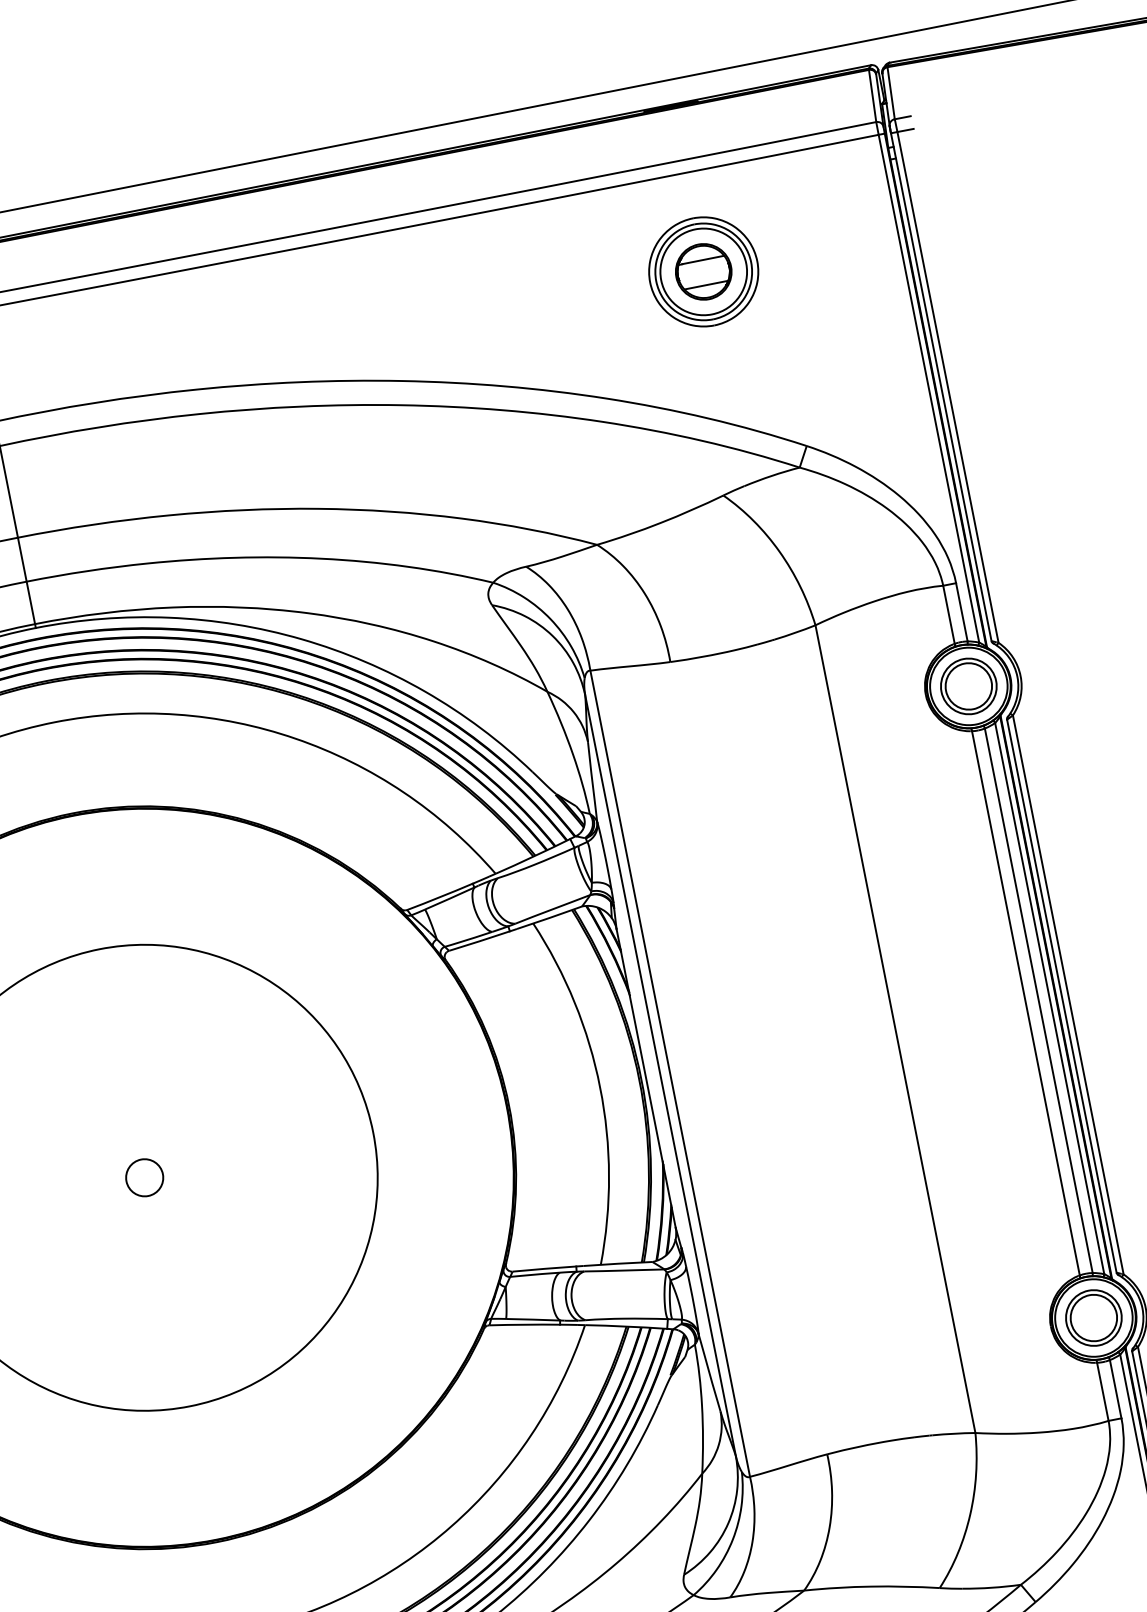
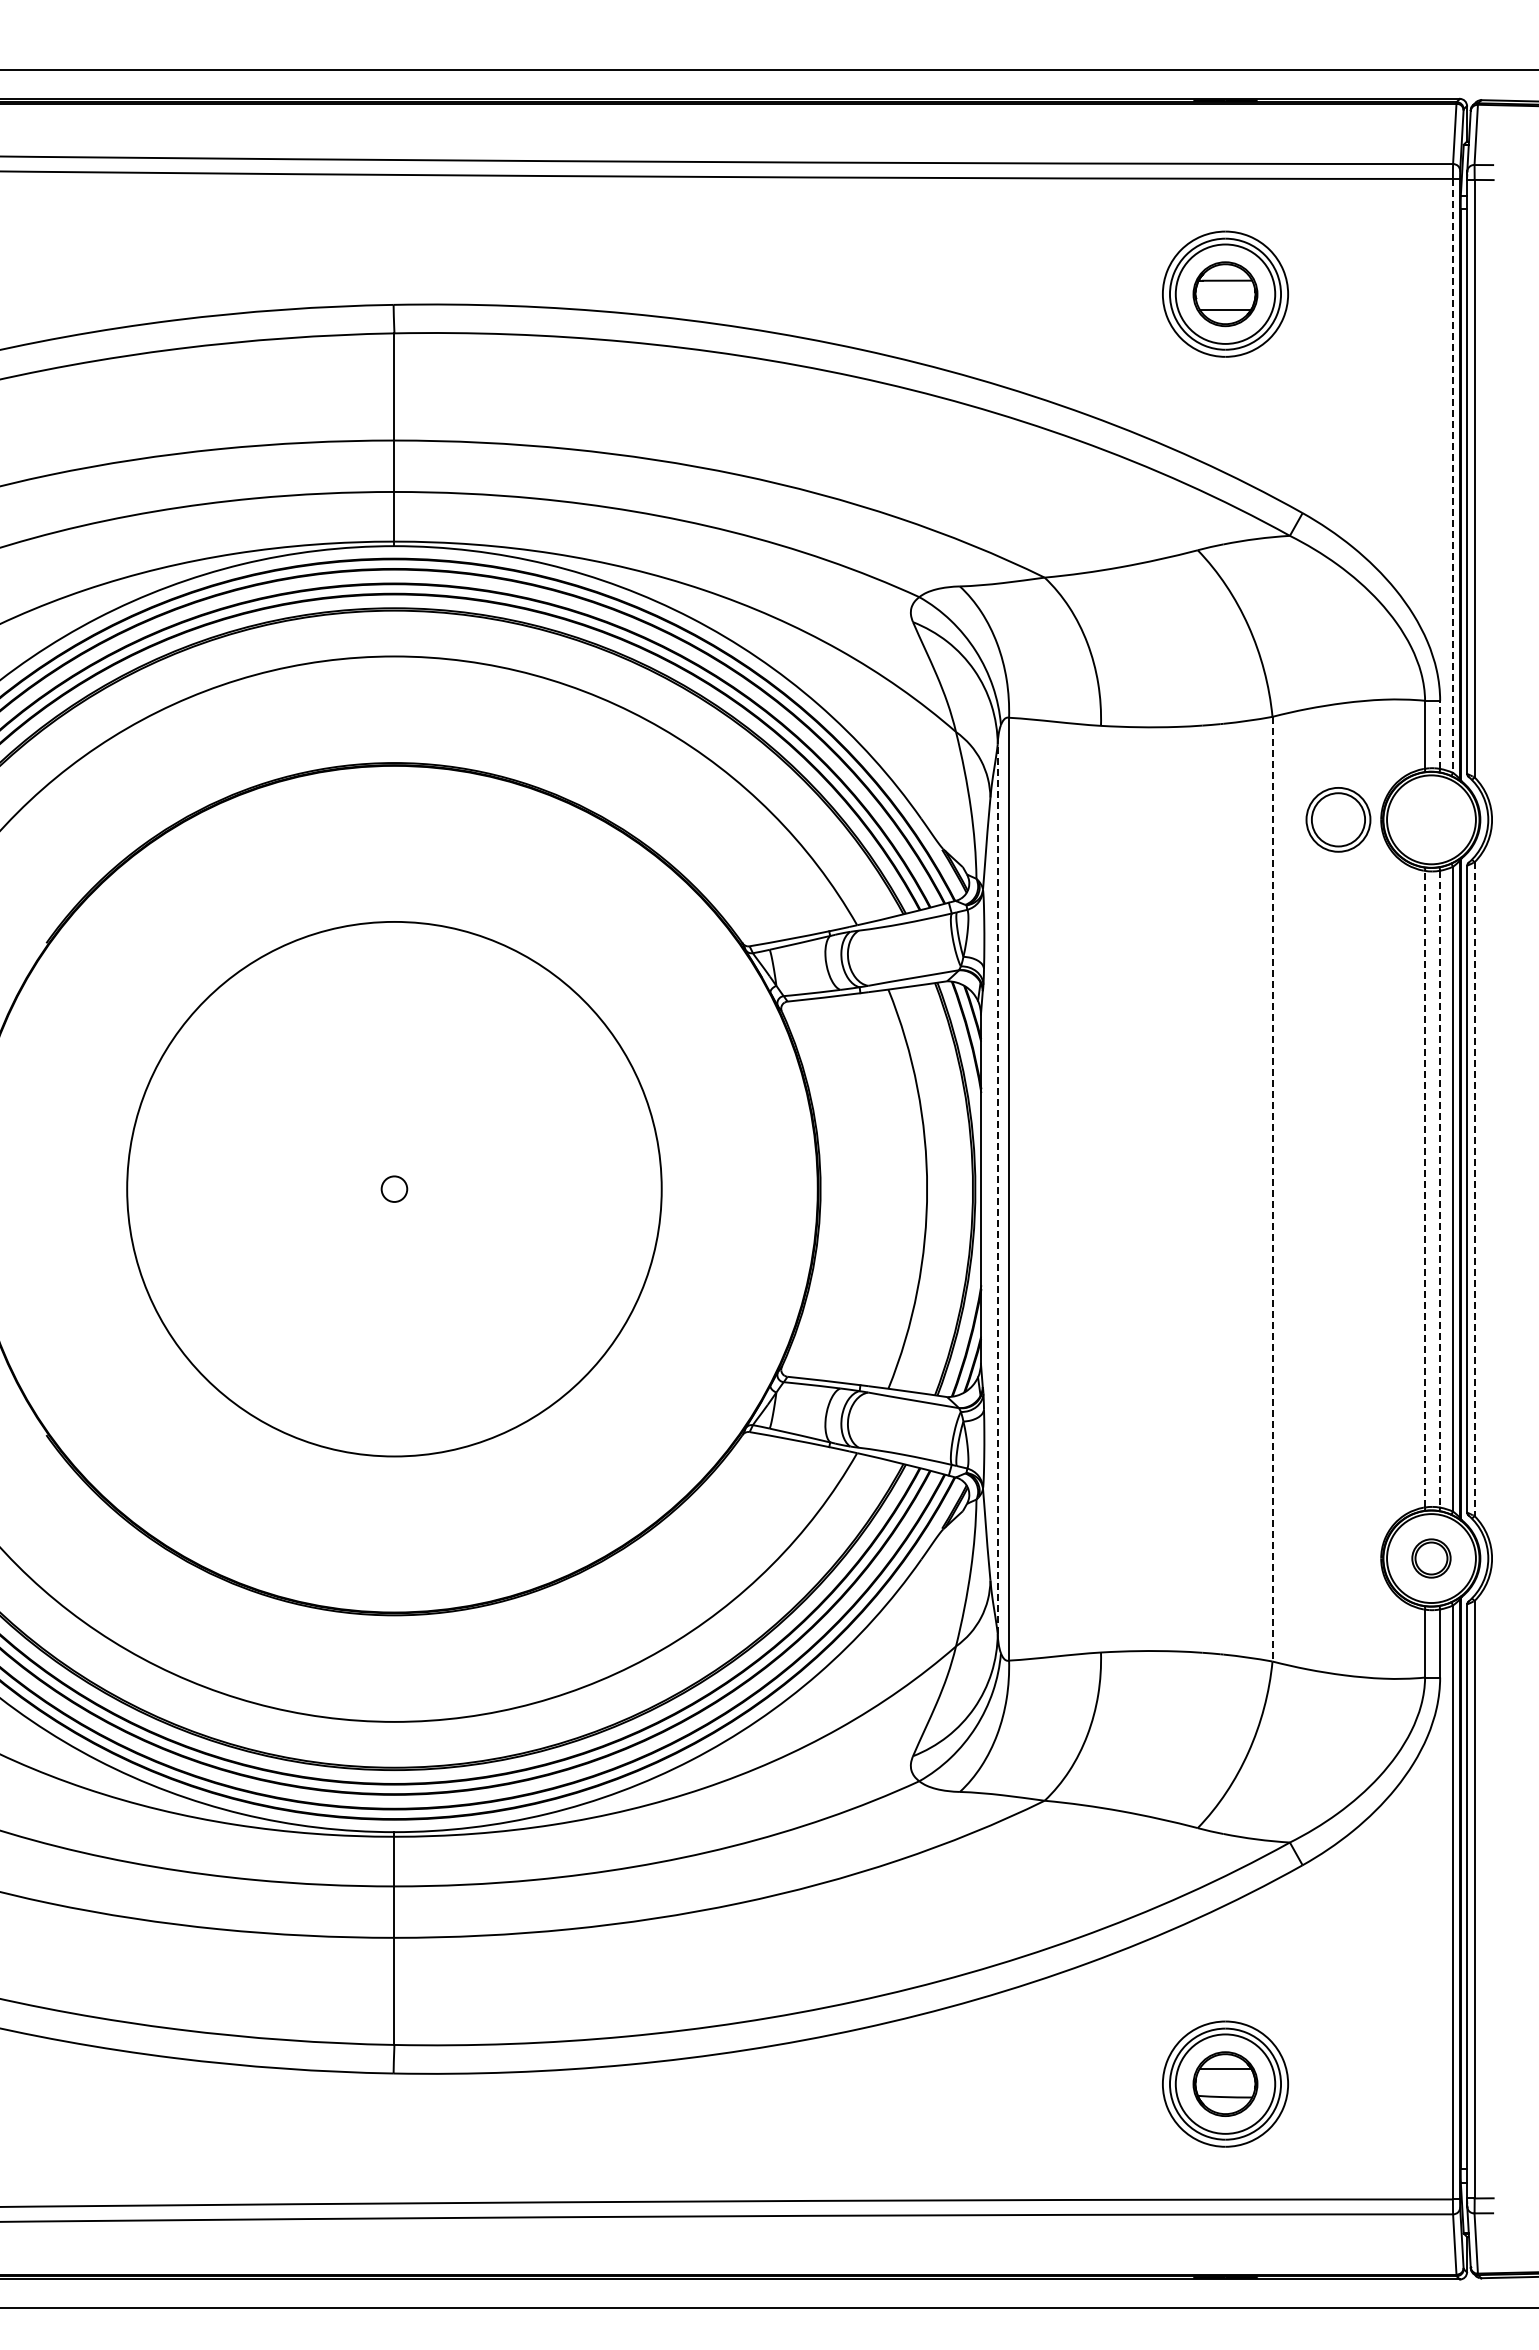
line: (928, 388) -> (1452, 475), solid -> dashed
line: (962, 611) -> (1440, 734), solid -> dashed
part: (968, 686) -> (1338, 819), moved
line: (1068, 995) -> (1474, 1189), solid -> dashed
line: (1039, 1000) -> (1440, 1189), solid -> dashed
line: (1026, 1002) -> (1425, 1188), solid -> dashed
line: (895, 1029) -> (1272, 1189), solid -> dashed
line: (660, 1075) -> (997, 1189), solid -> dashed
circle: (144, 1177) -> (394, 1188), size x0.6
part: (1093, 1317) -> (1431, 1558), size x0.6

